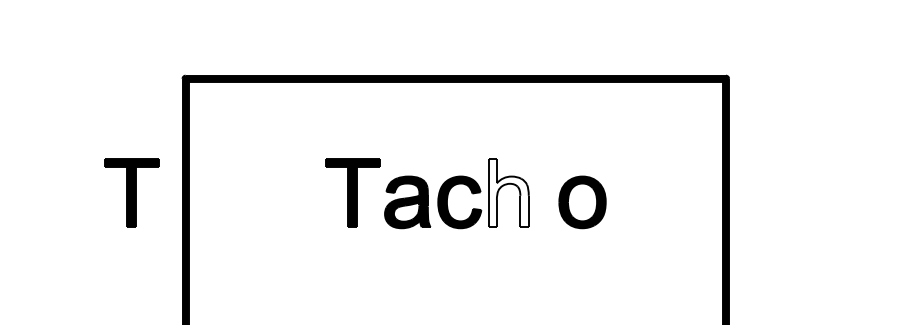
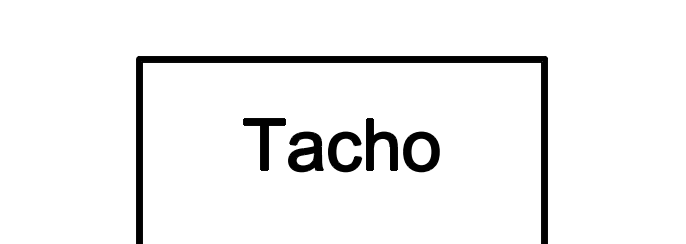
part: (131, 192) -> (98, 144), removed
fill: (508, 192) -> (381, 144), added
part: (582, 202) -> (421, 152), moved

